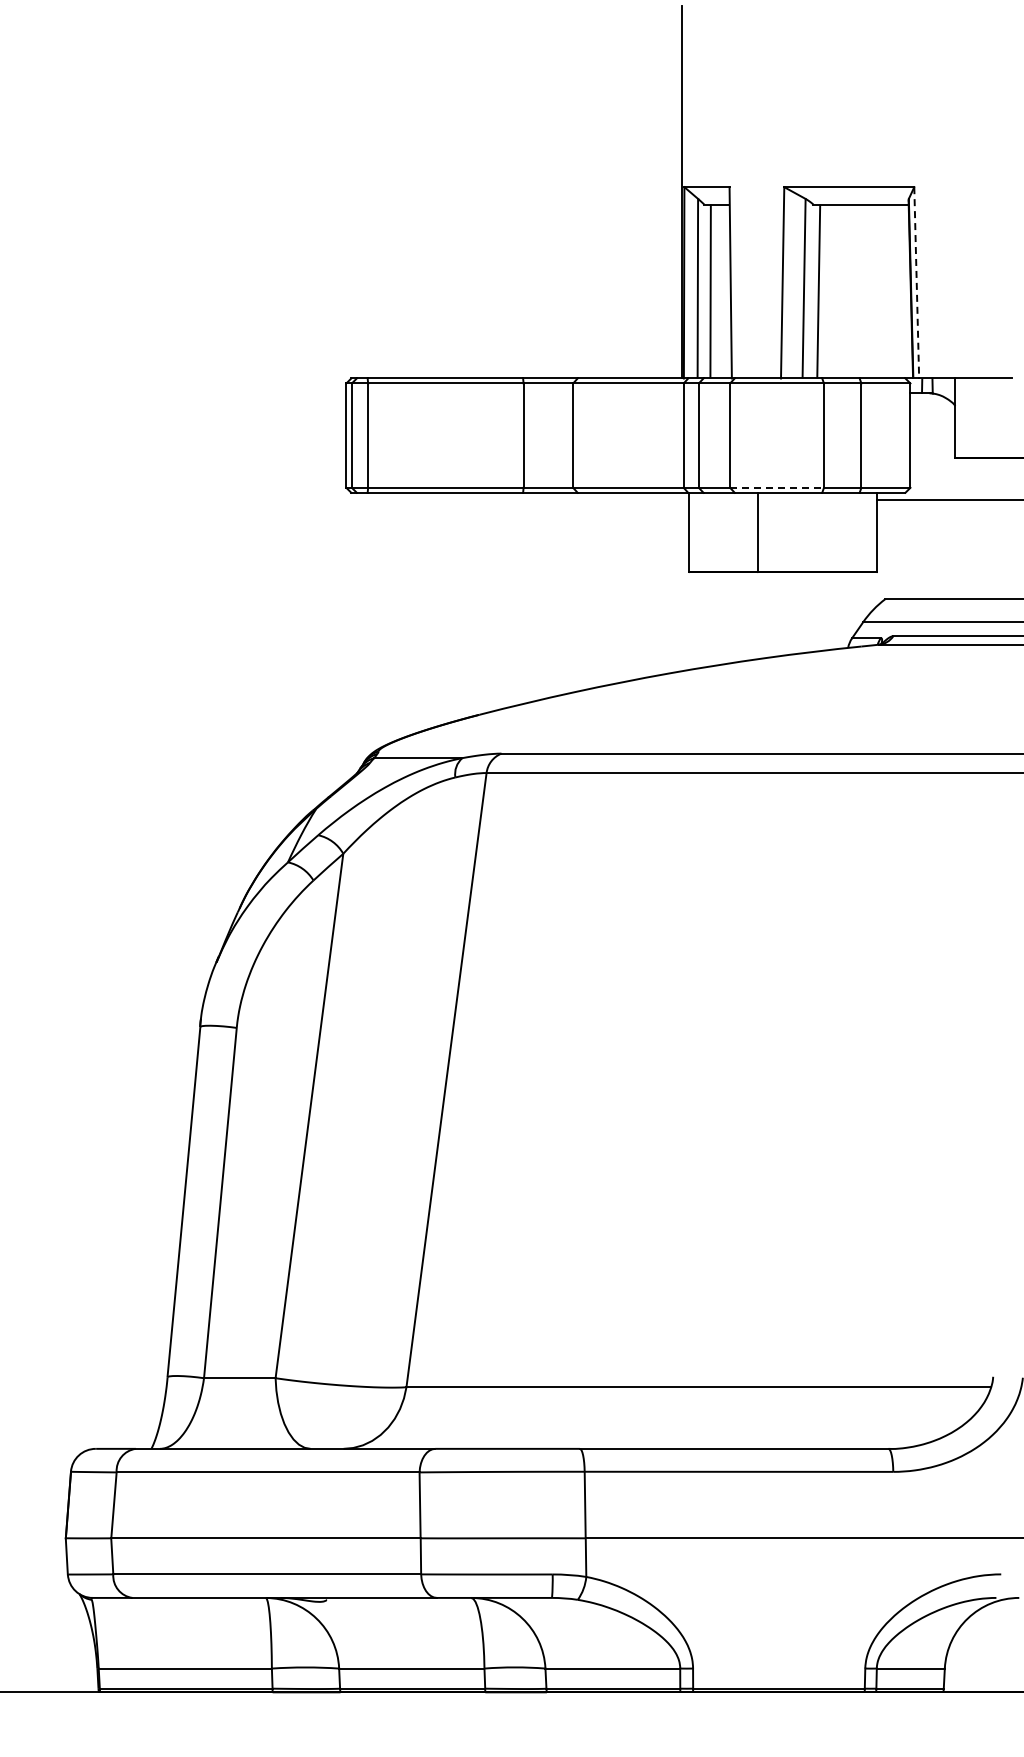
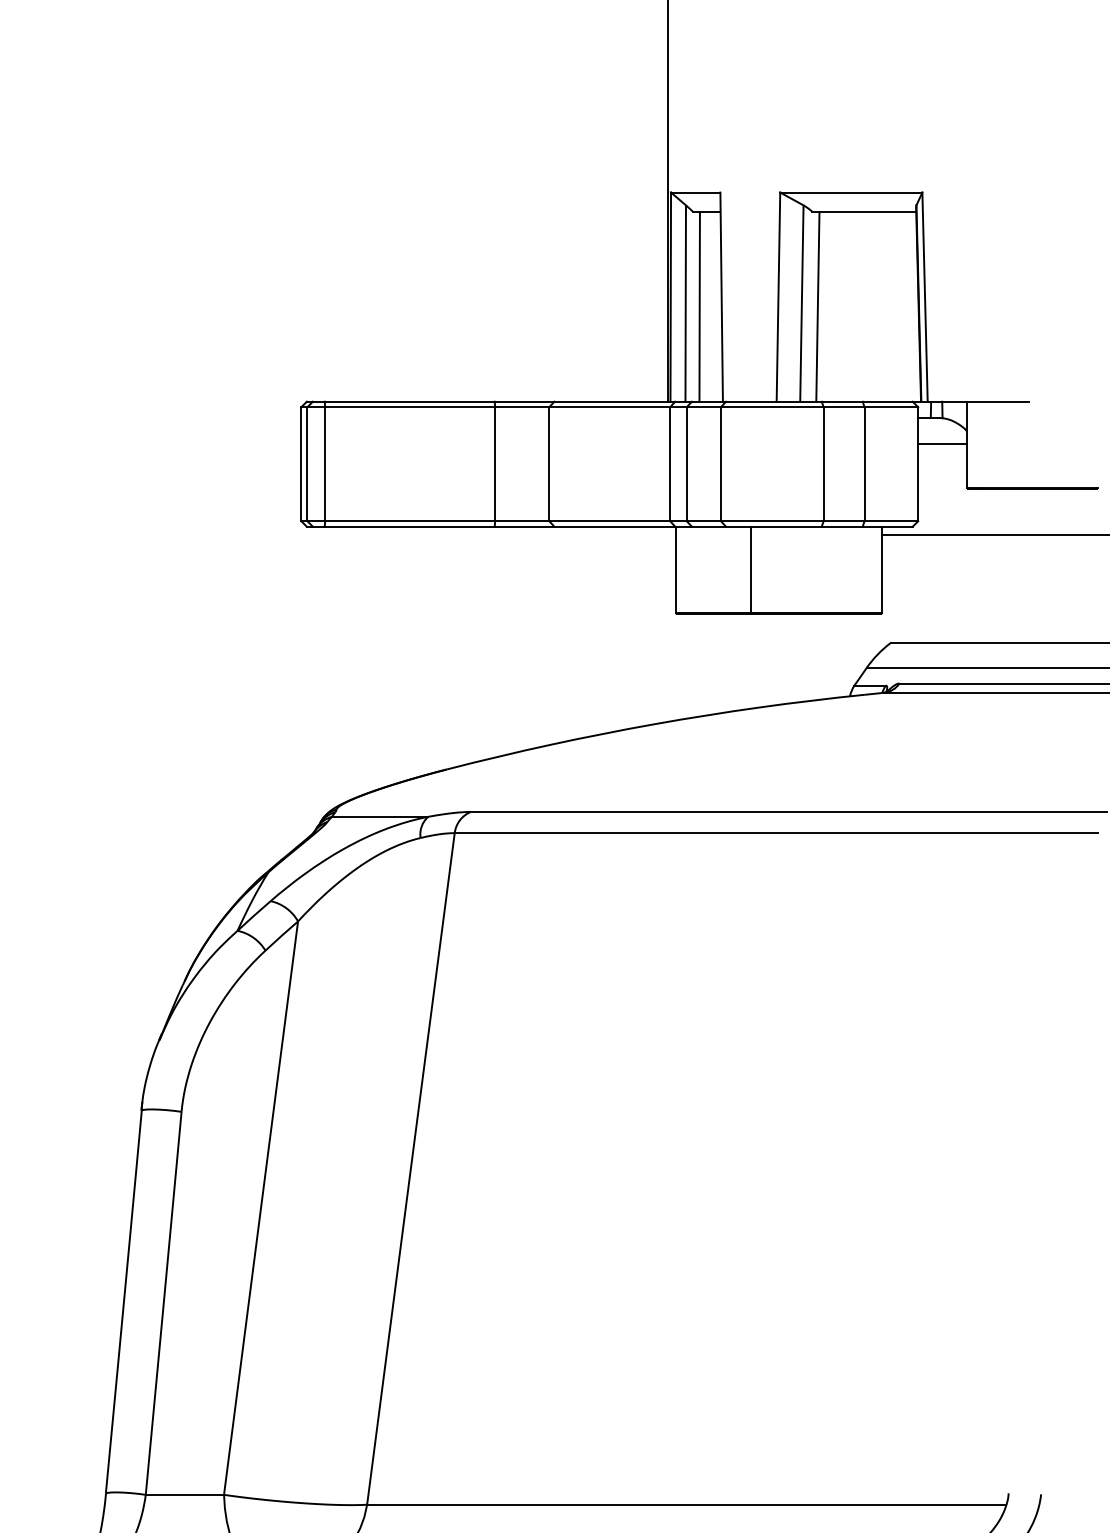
line: (916, 282) -> (924, 296), dashed -> solid
line: (932, 417) -> (942, 444), added
line: (777, 487) -> (772, 520), dashed -> solid

